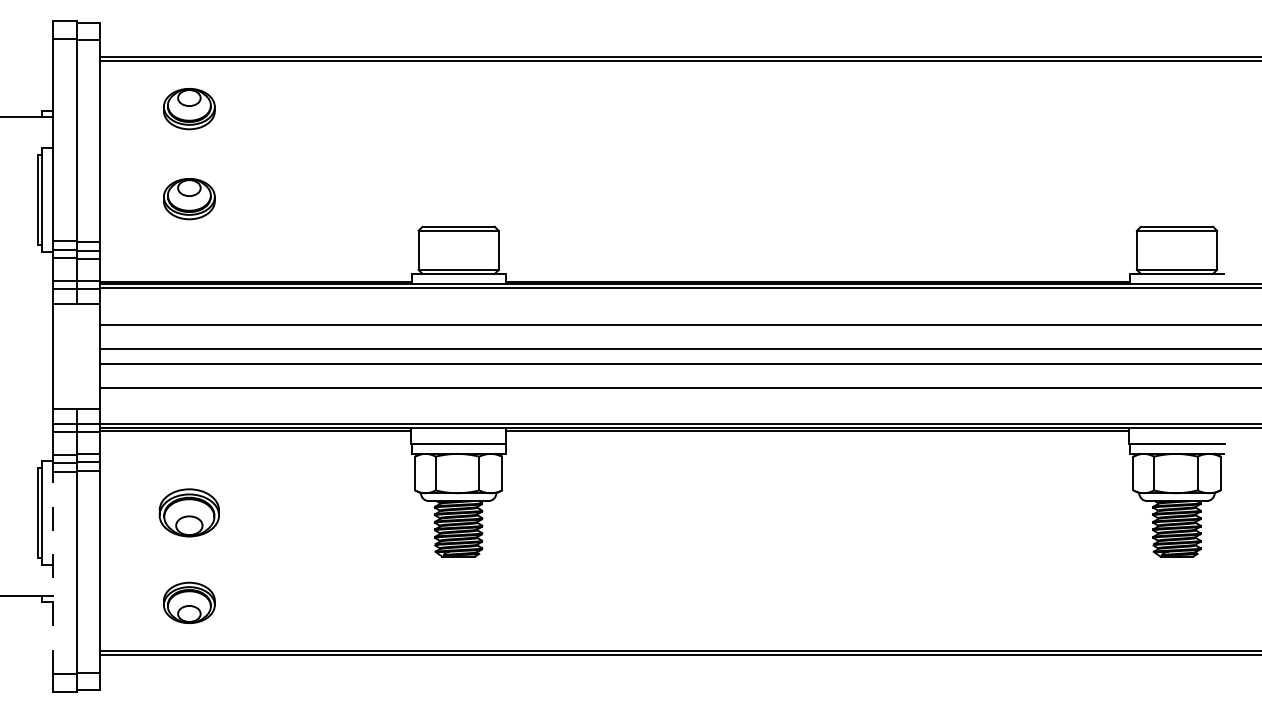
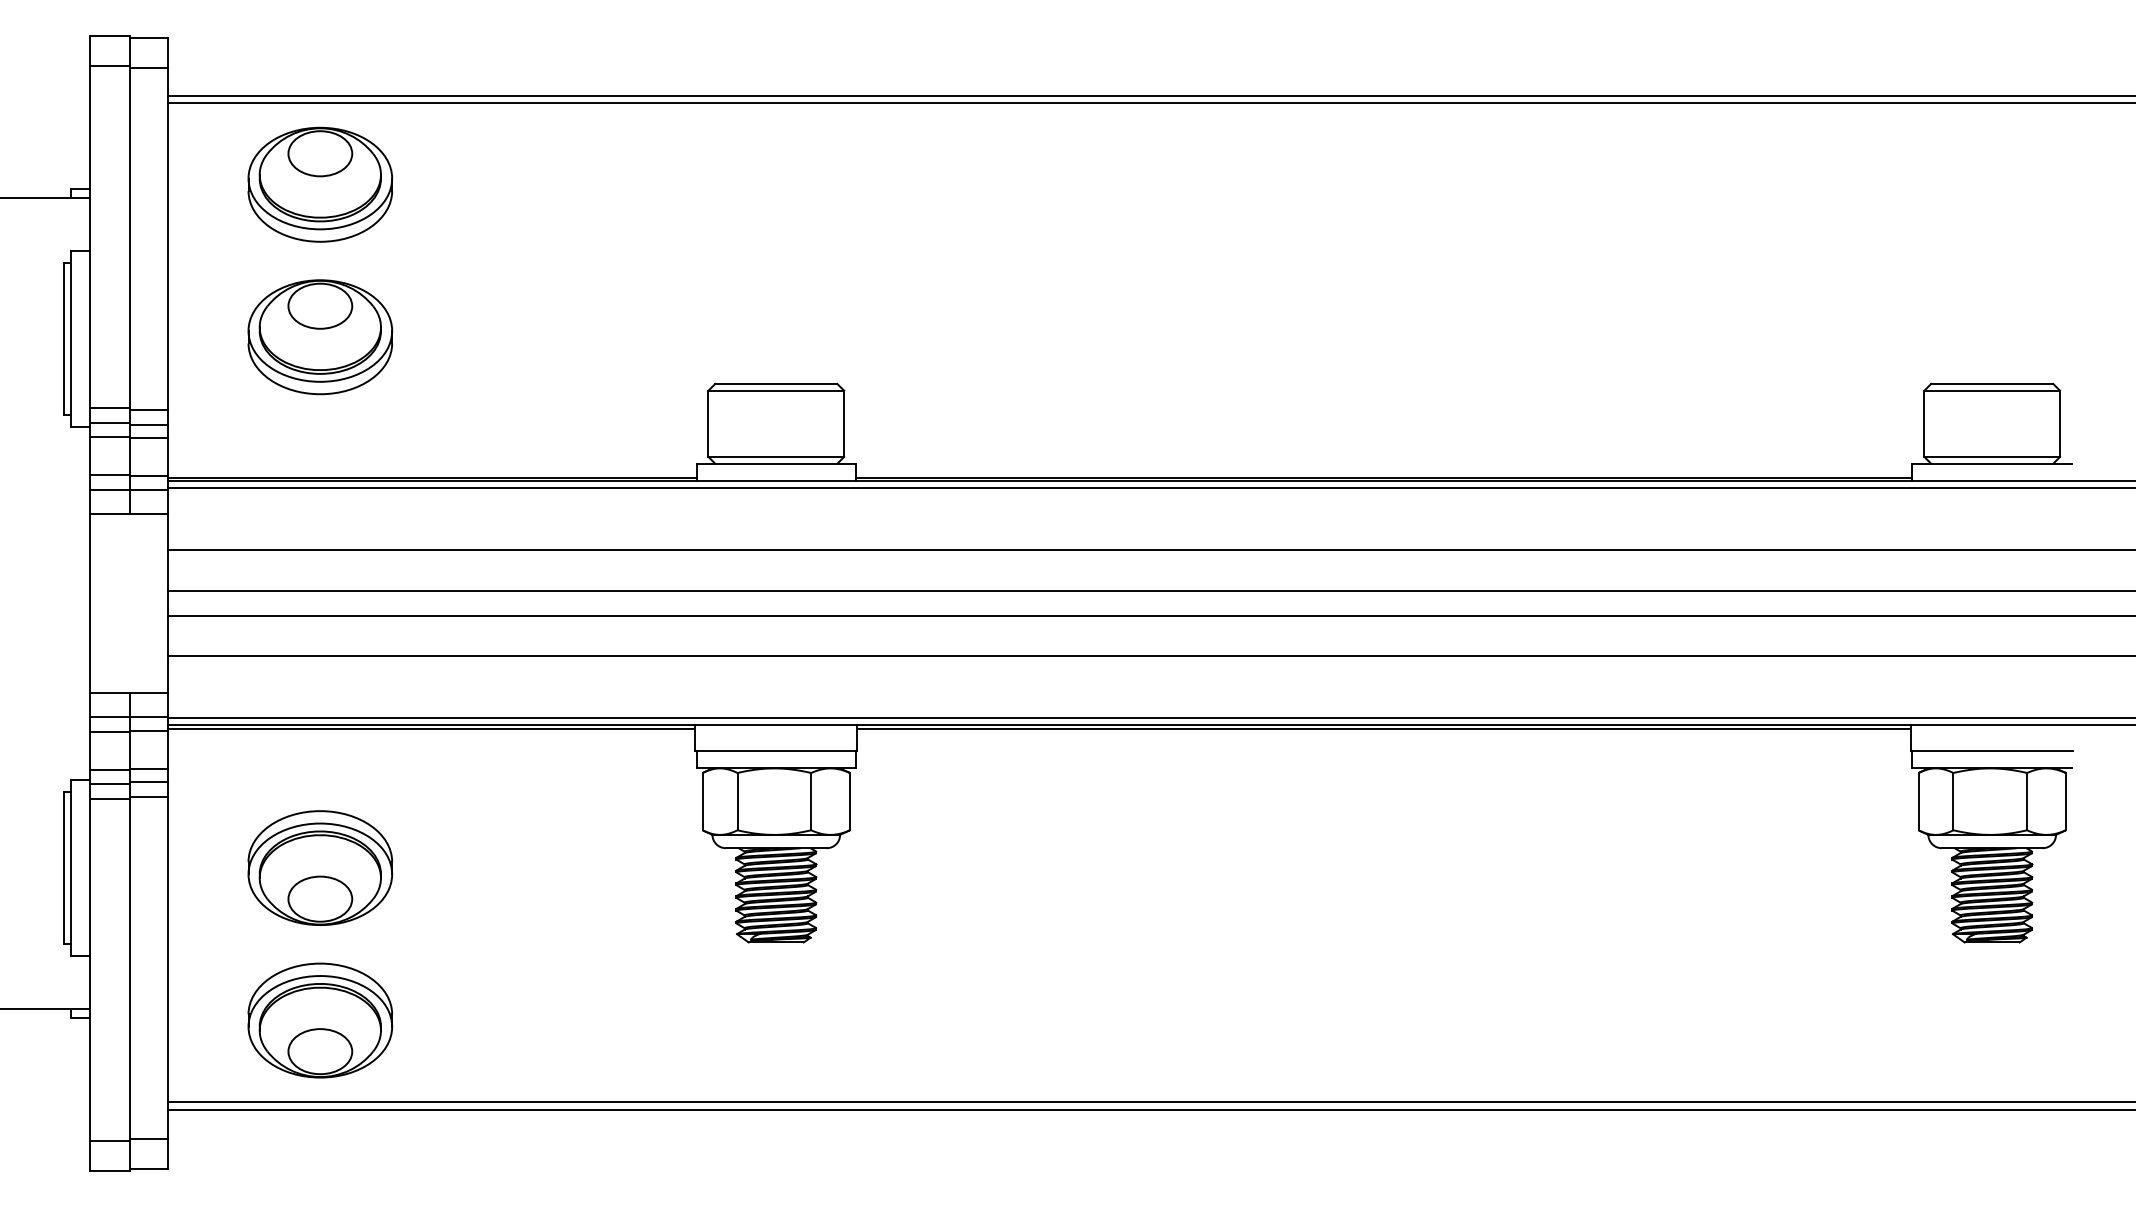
part: (189, 108) -> (320, 183), size x1.67
part: (189, 198) -> (320, 336), size x1.67
part: (189, 512) -> (320, 867), size x1.43
line: (53, 572) -> (90, 969), dashed -> solid
part: (189, 602) -> (320, 1019), size x1.67

